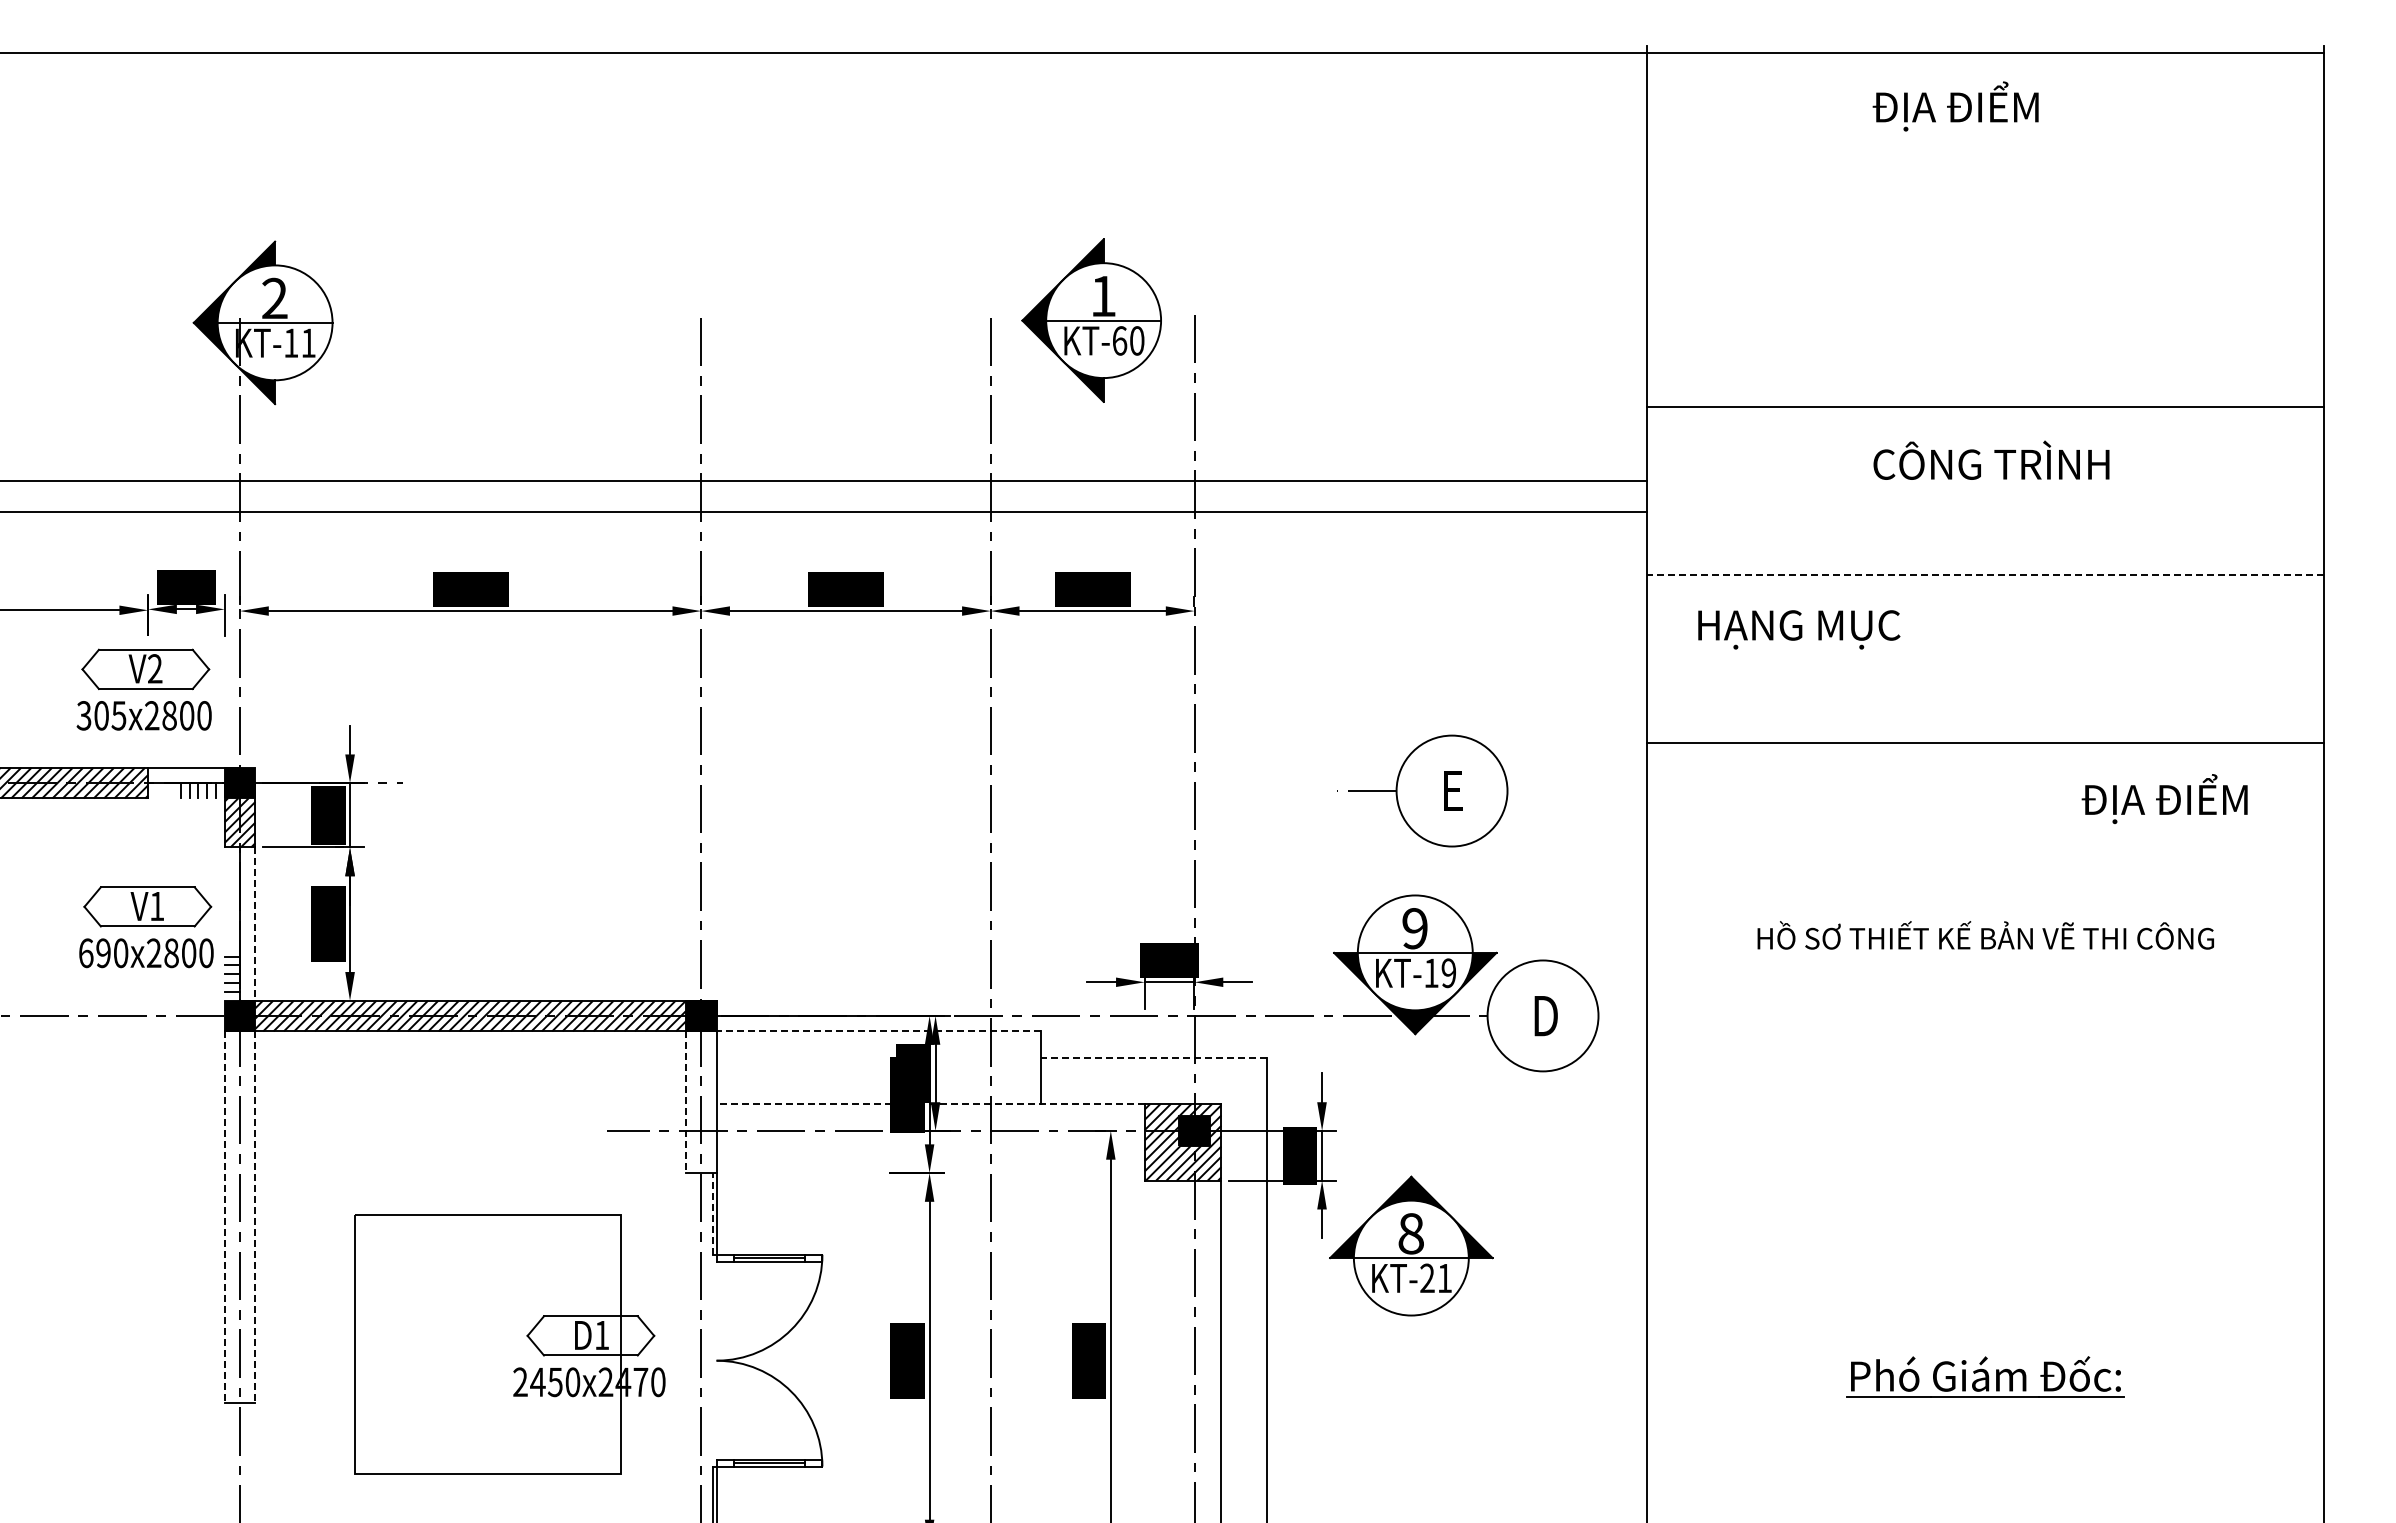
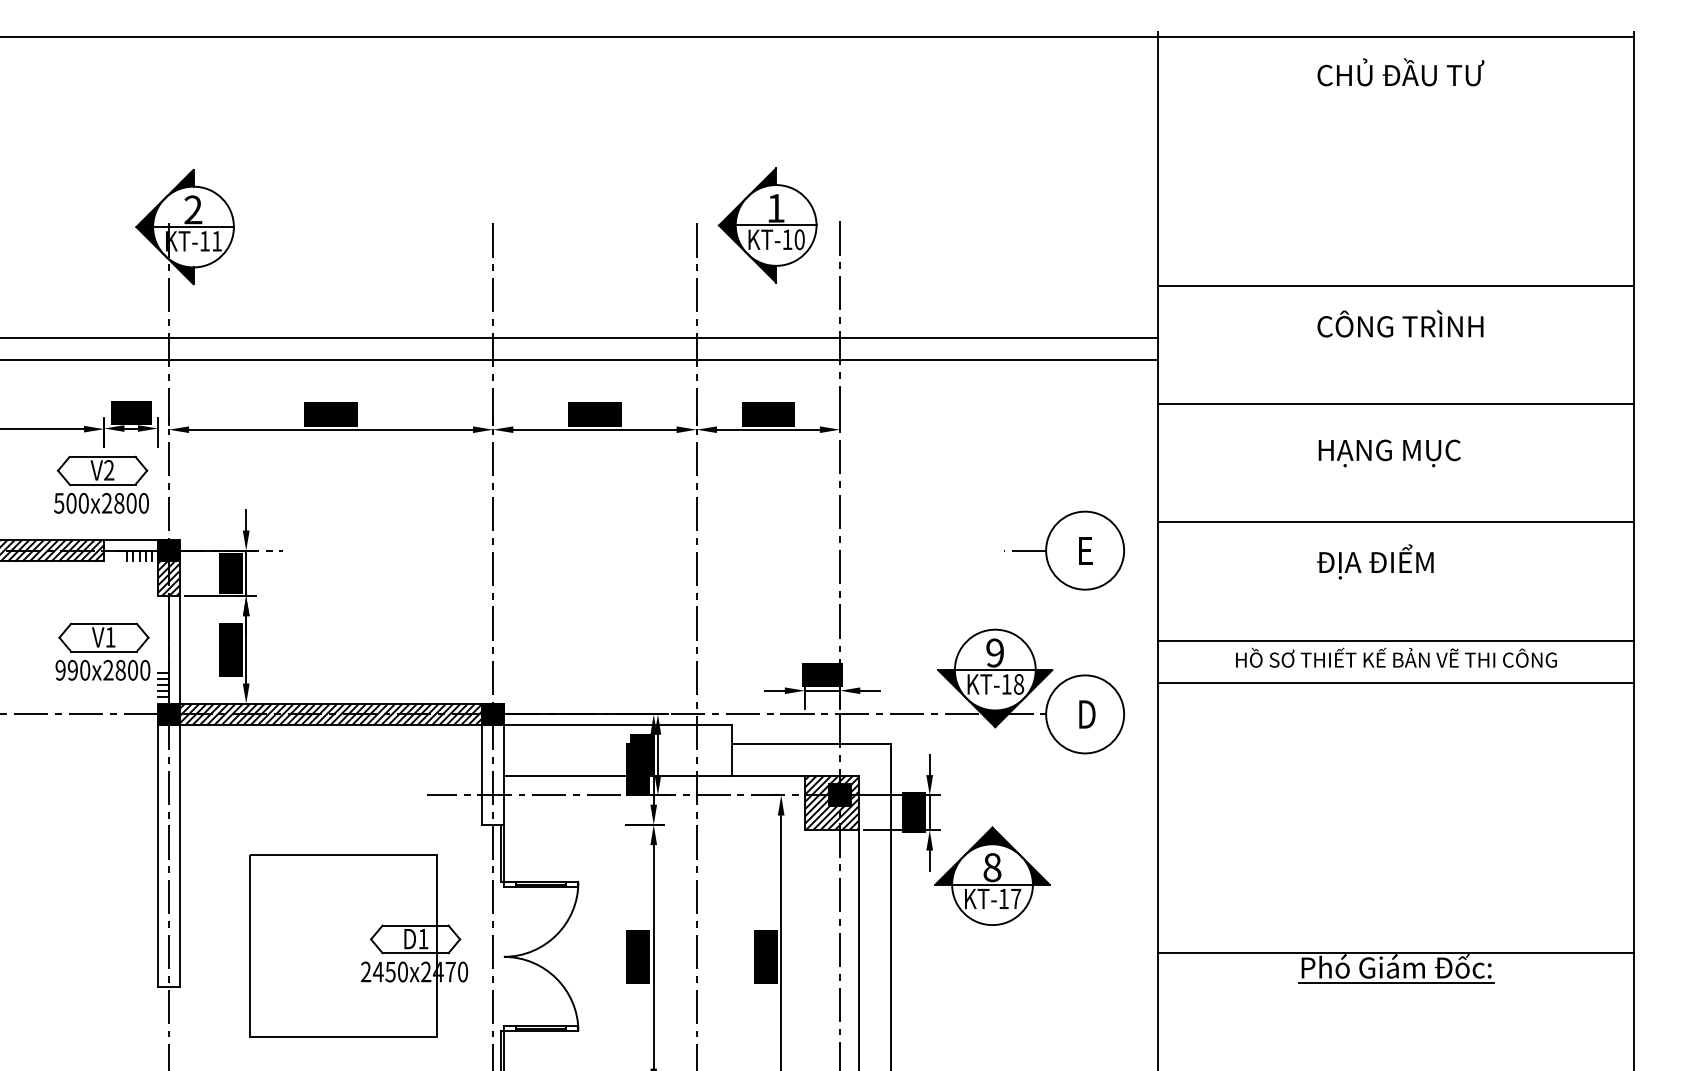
text: (1991, 106) -> (1400, 74), ĐỊA ĐIỂM -> CHỦ ĐẦU TƯ
text: (1120, 340) -> (788, 239), KT-60 -> KT-10
line: (1985, 574) -> (1396, 404), dashed -> solid
text: (1799, 629) -> (1389, 453), moved
text: (101, 715) -> (71, 503), 305x2800 -> 500x2800
part: (1422, 790) -> (1064, 550), moved
text: (2164, 798) -> (1375, 561), moved
line: (1985, 911) -> (1396, 640), added
line: (255, 924) -> (179, 650), dashed -> solid
text: (86, 953) -> (60, 670), 690x2800 -> 990x2800
line: (1985, 971) -> (1396, 683), added
text: (1448, 973) -> (1018, 684), KT-19 -> KT-18
line: (878, 1031) -> (617, 725), dashed -> solid
line: (1154, 1058) -> (811, 744), dashed -> solid
line: (685, 1102) -> (482, 775), dashed -> solid
line: (930, 1104) -> (654, 776), dashed -> solid
line: (712, 1213) -> (501, 853), dashed -> solid
line: (224, 1217) -> (157, 856), dashed -> solid
line: (255, 1217) -> (179, 856), dashed -> solid
text: (1436, 1277) -> (1010, 898), KT-21 -> KT-17
line: (1985, 1355) -> (1396, 953), added

